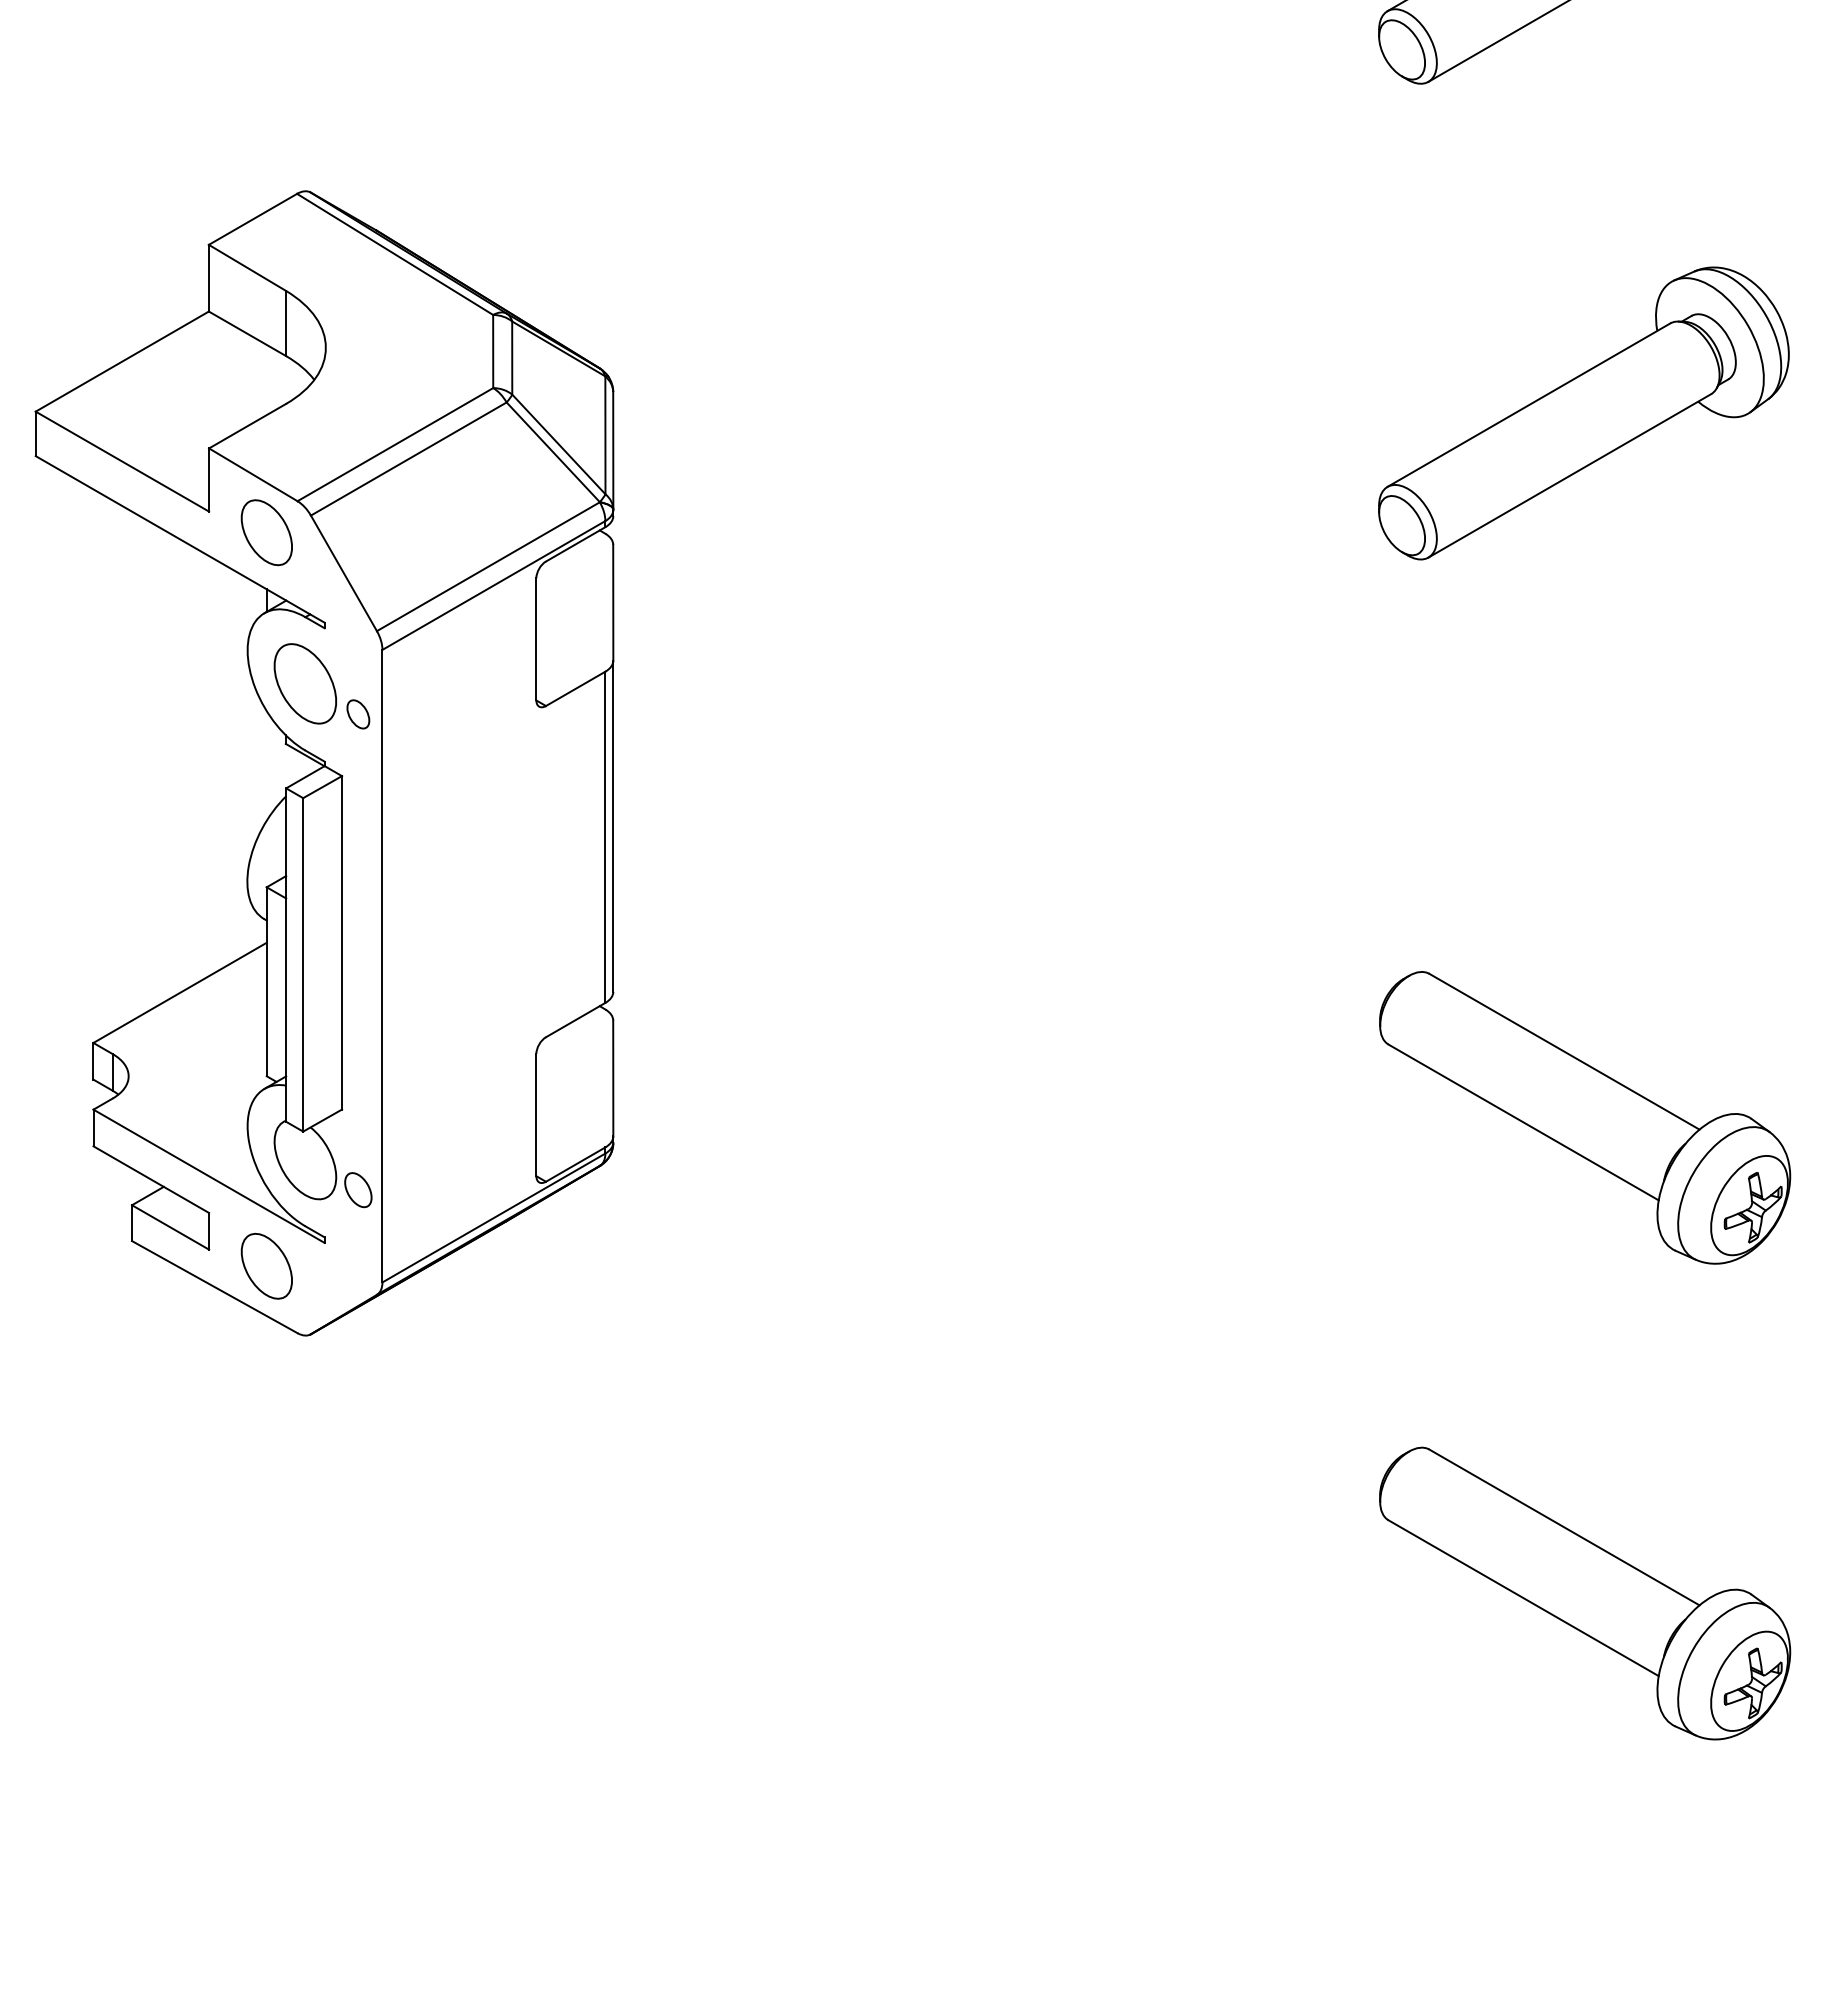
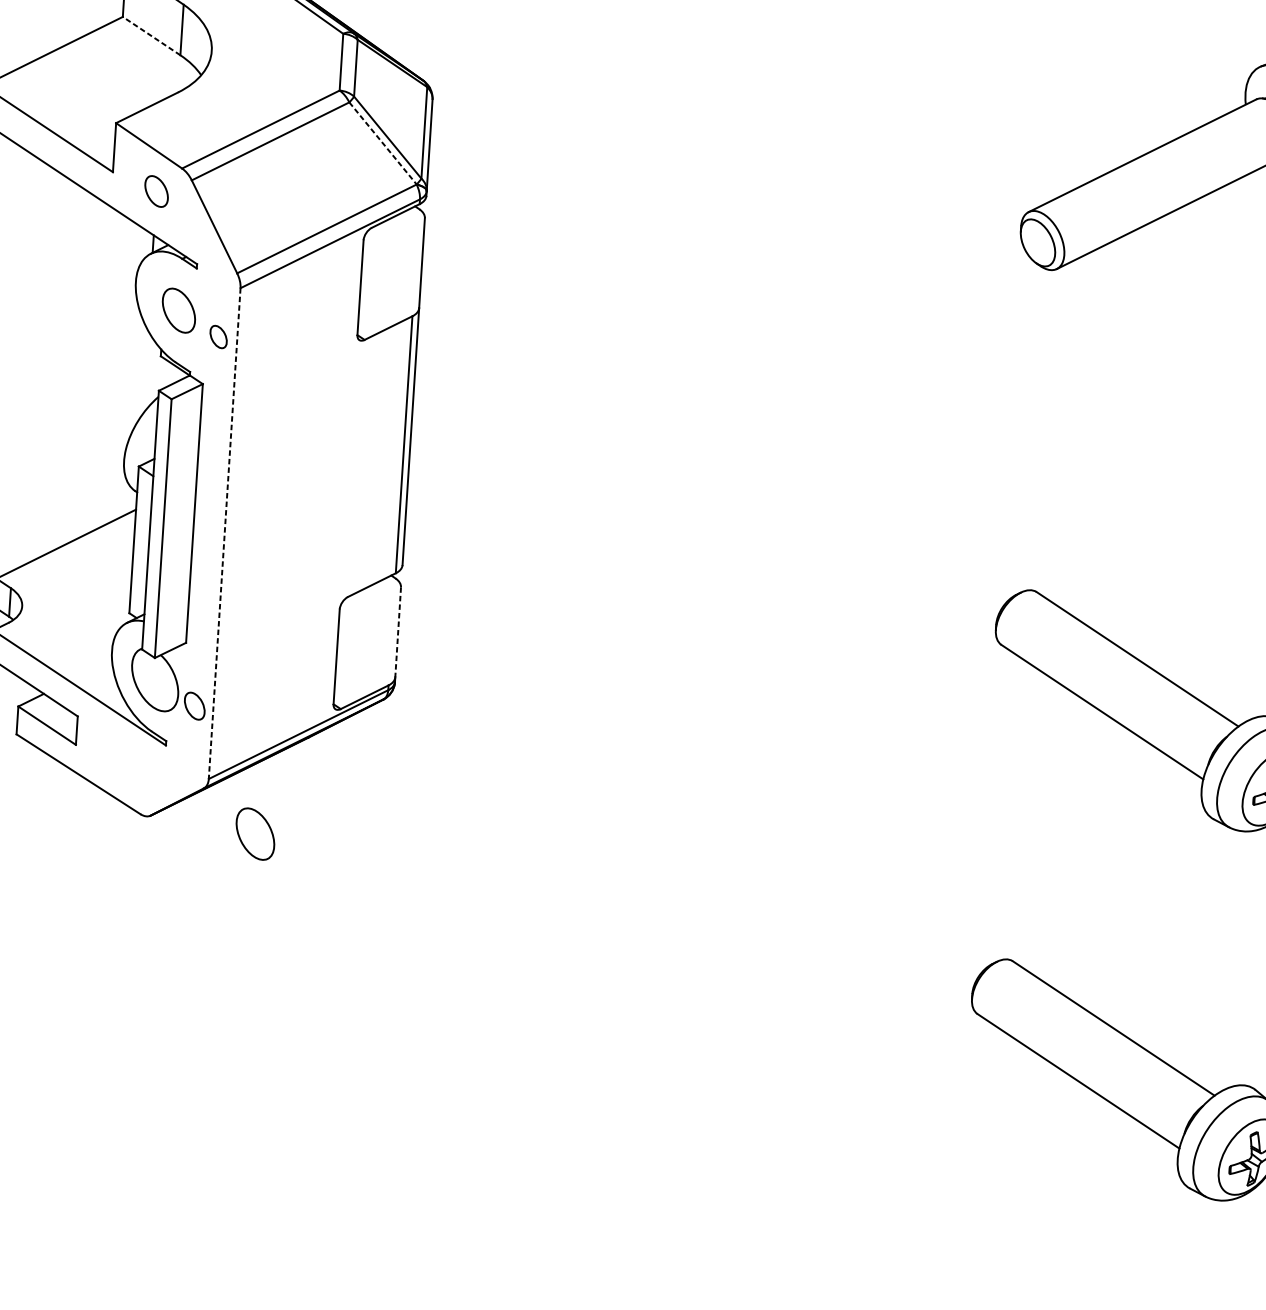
line: (246, 333) -> (150, 35), solid -> dashed
line: (553, 452) -> (383, 143), solid -> dashed
part: (266, 532) -> (156, 191), size x0.6
part: (304, 683) -> (178, 310), size x0.7
line: (382, 966) -> (224, 533), solid -> dashed
line: (613, 1078) -> (398, 632), solid -> dashed
part: (266, 1265) -> (255, 833), moved

